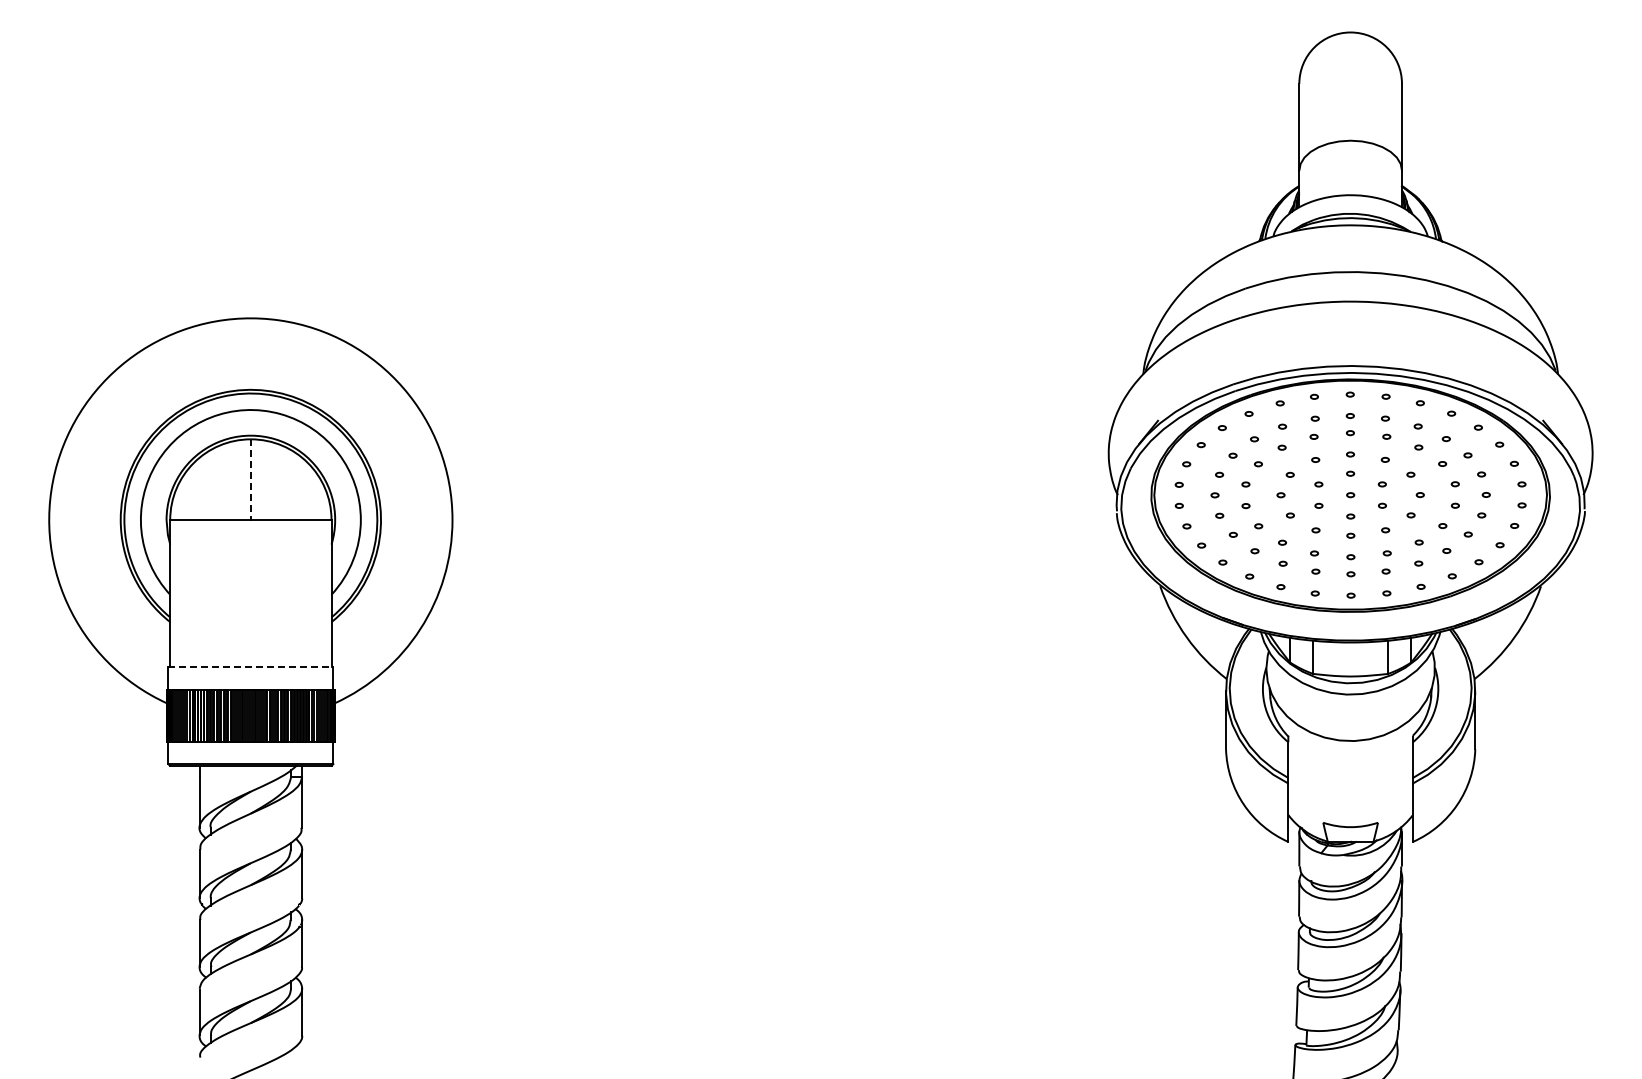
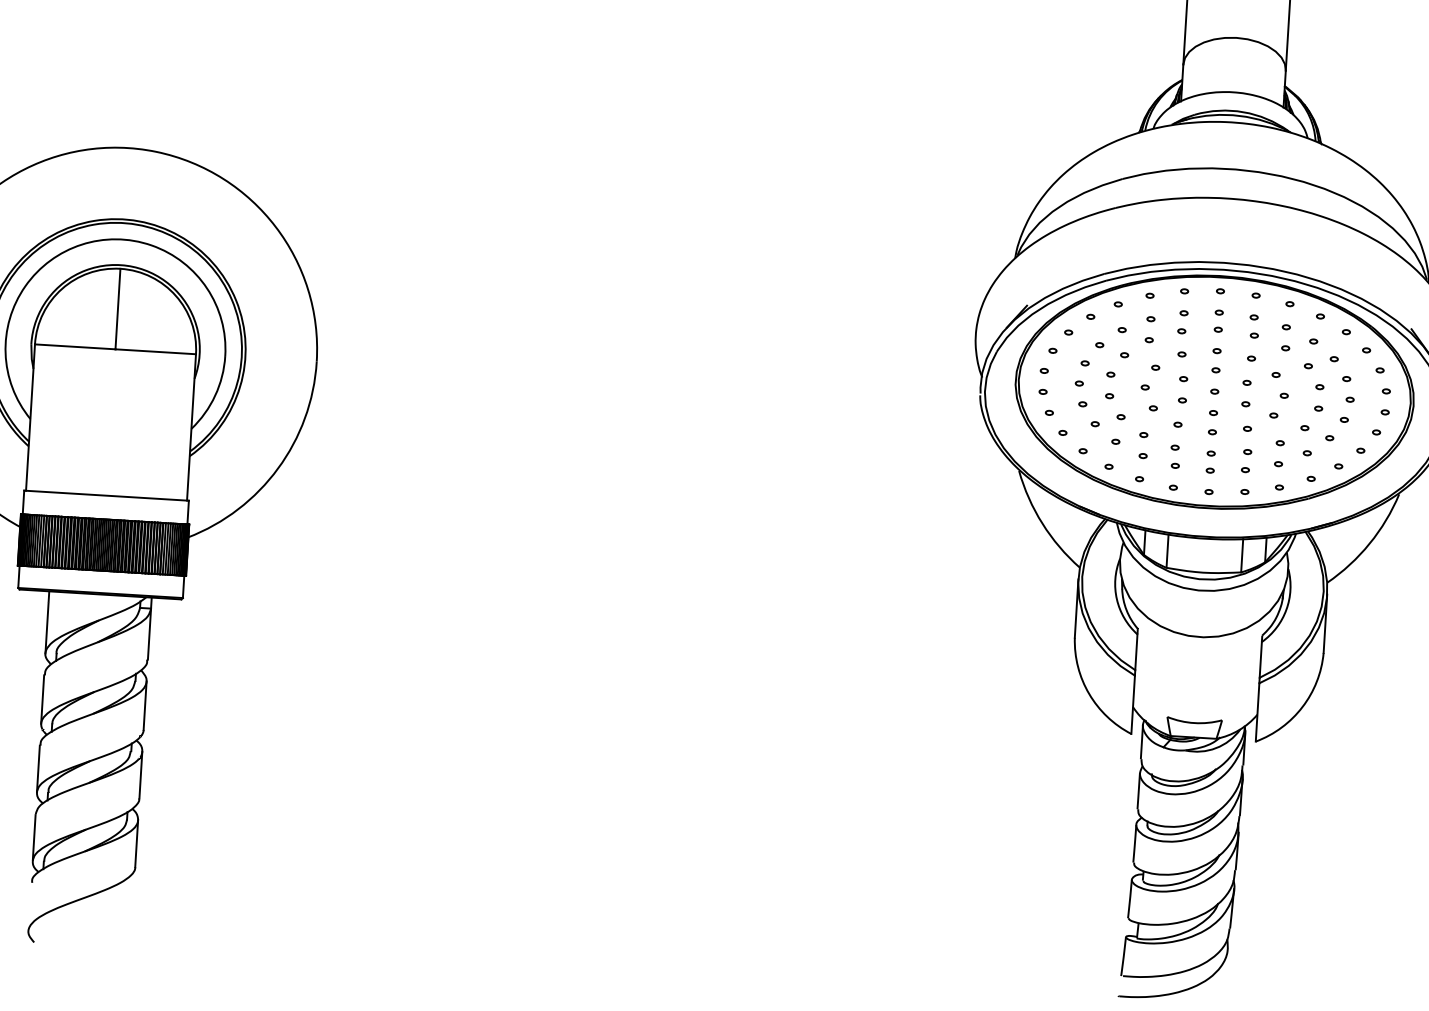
line: (250, 480) -> (117, 309), dashed -> solid
line: (251, 666) -> (107, 495), dashed -> solid

